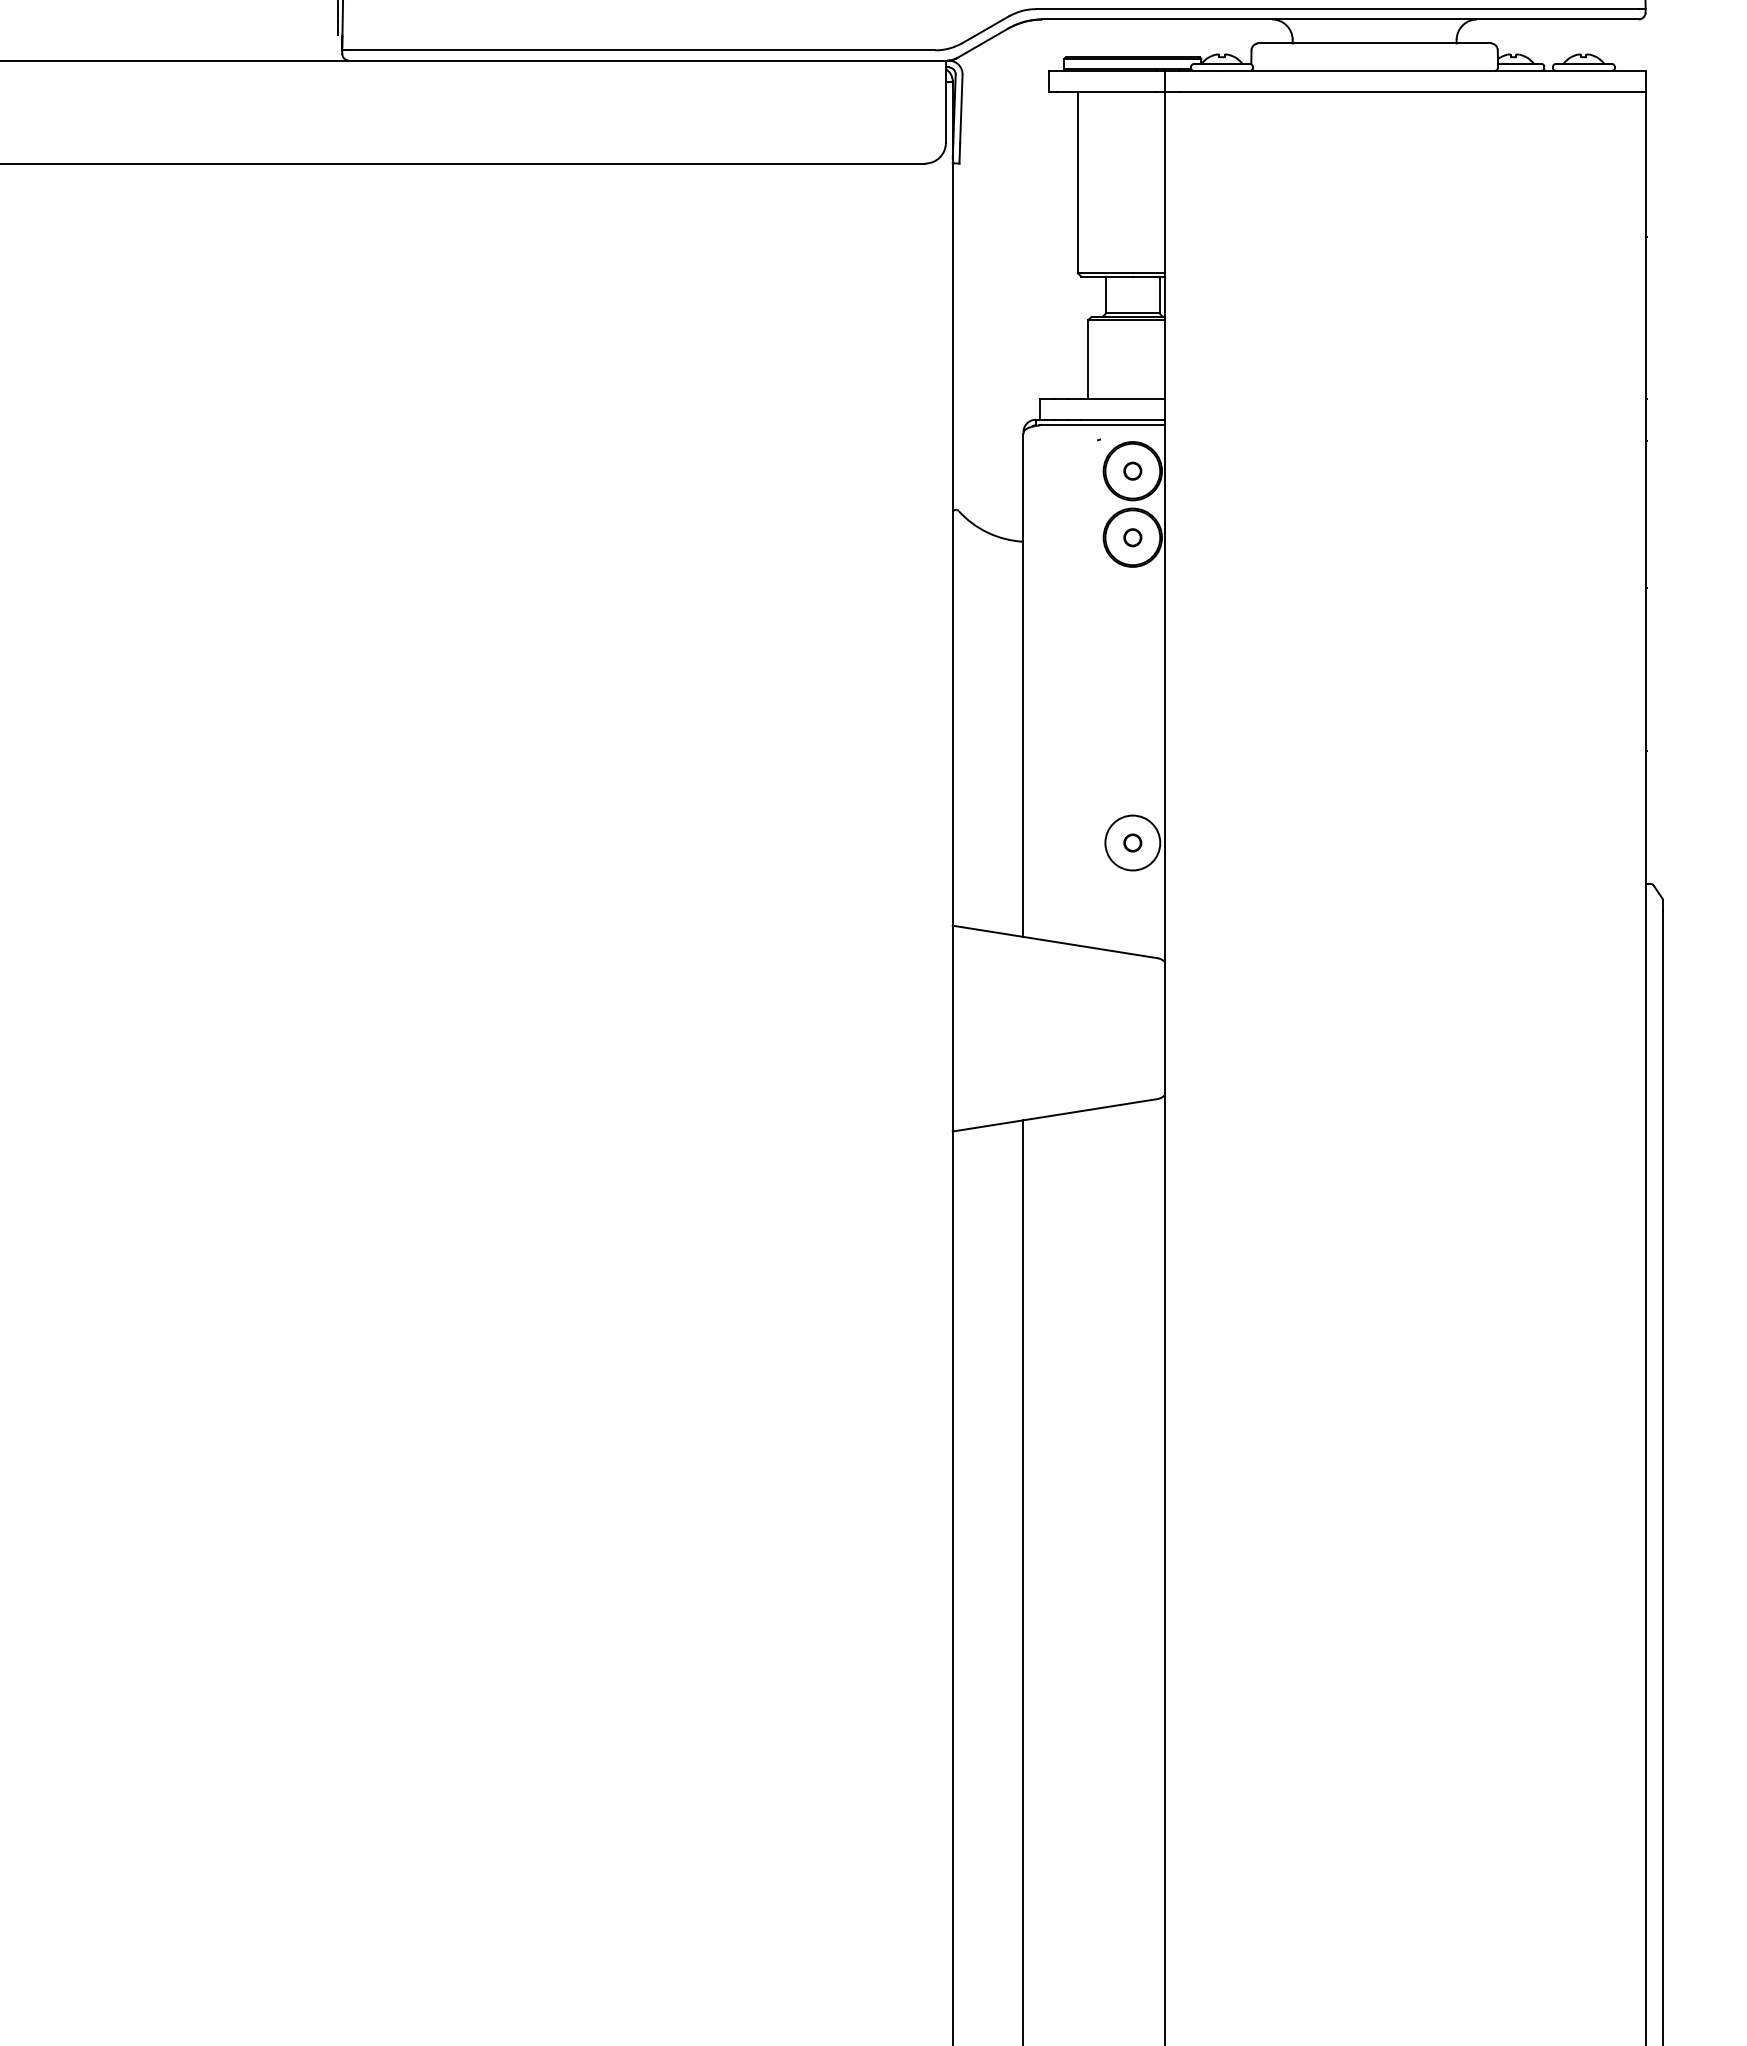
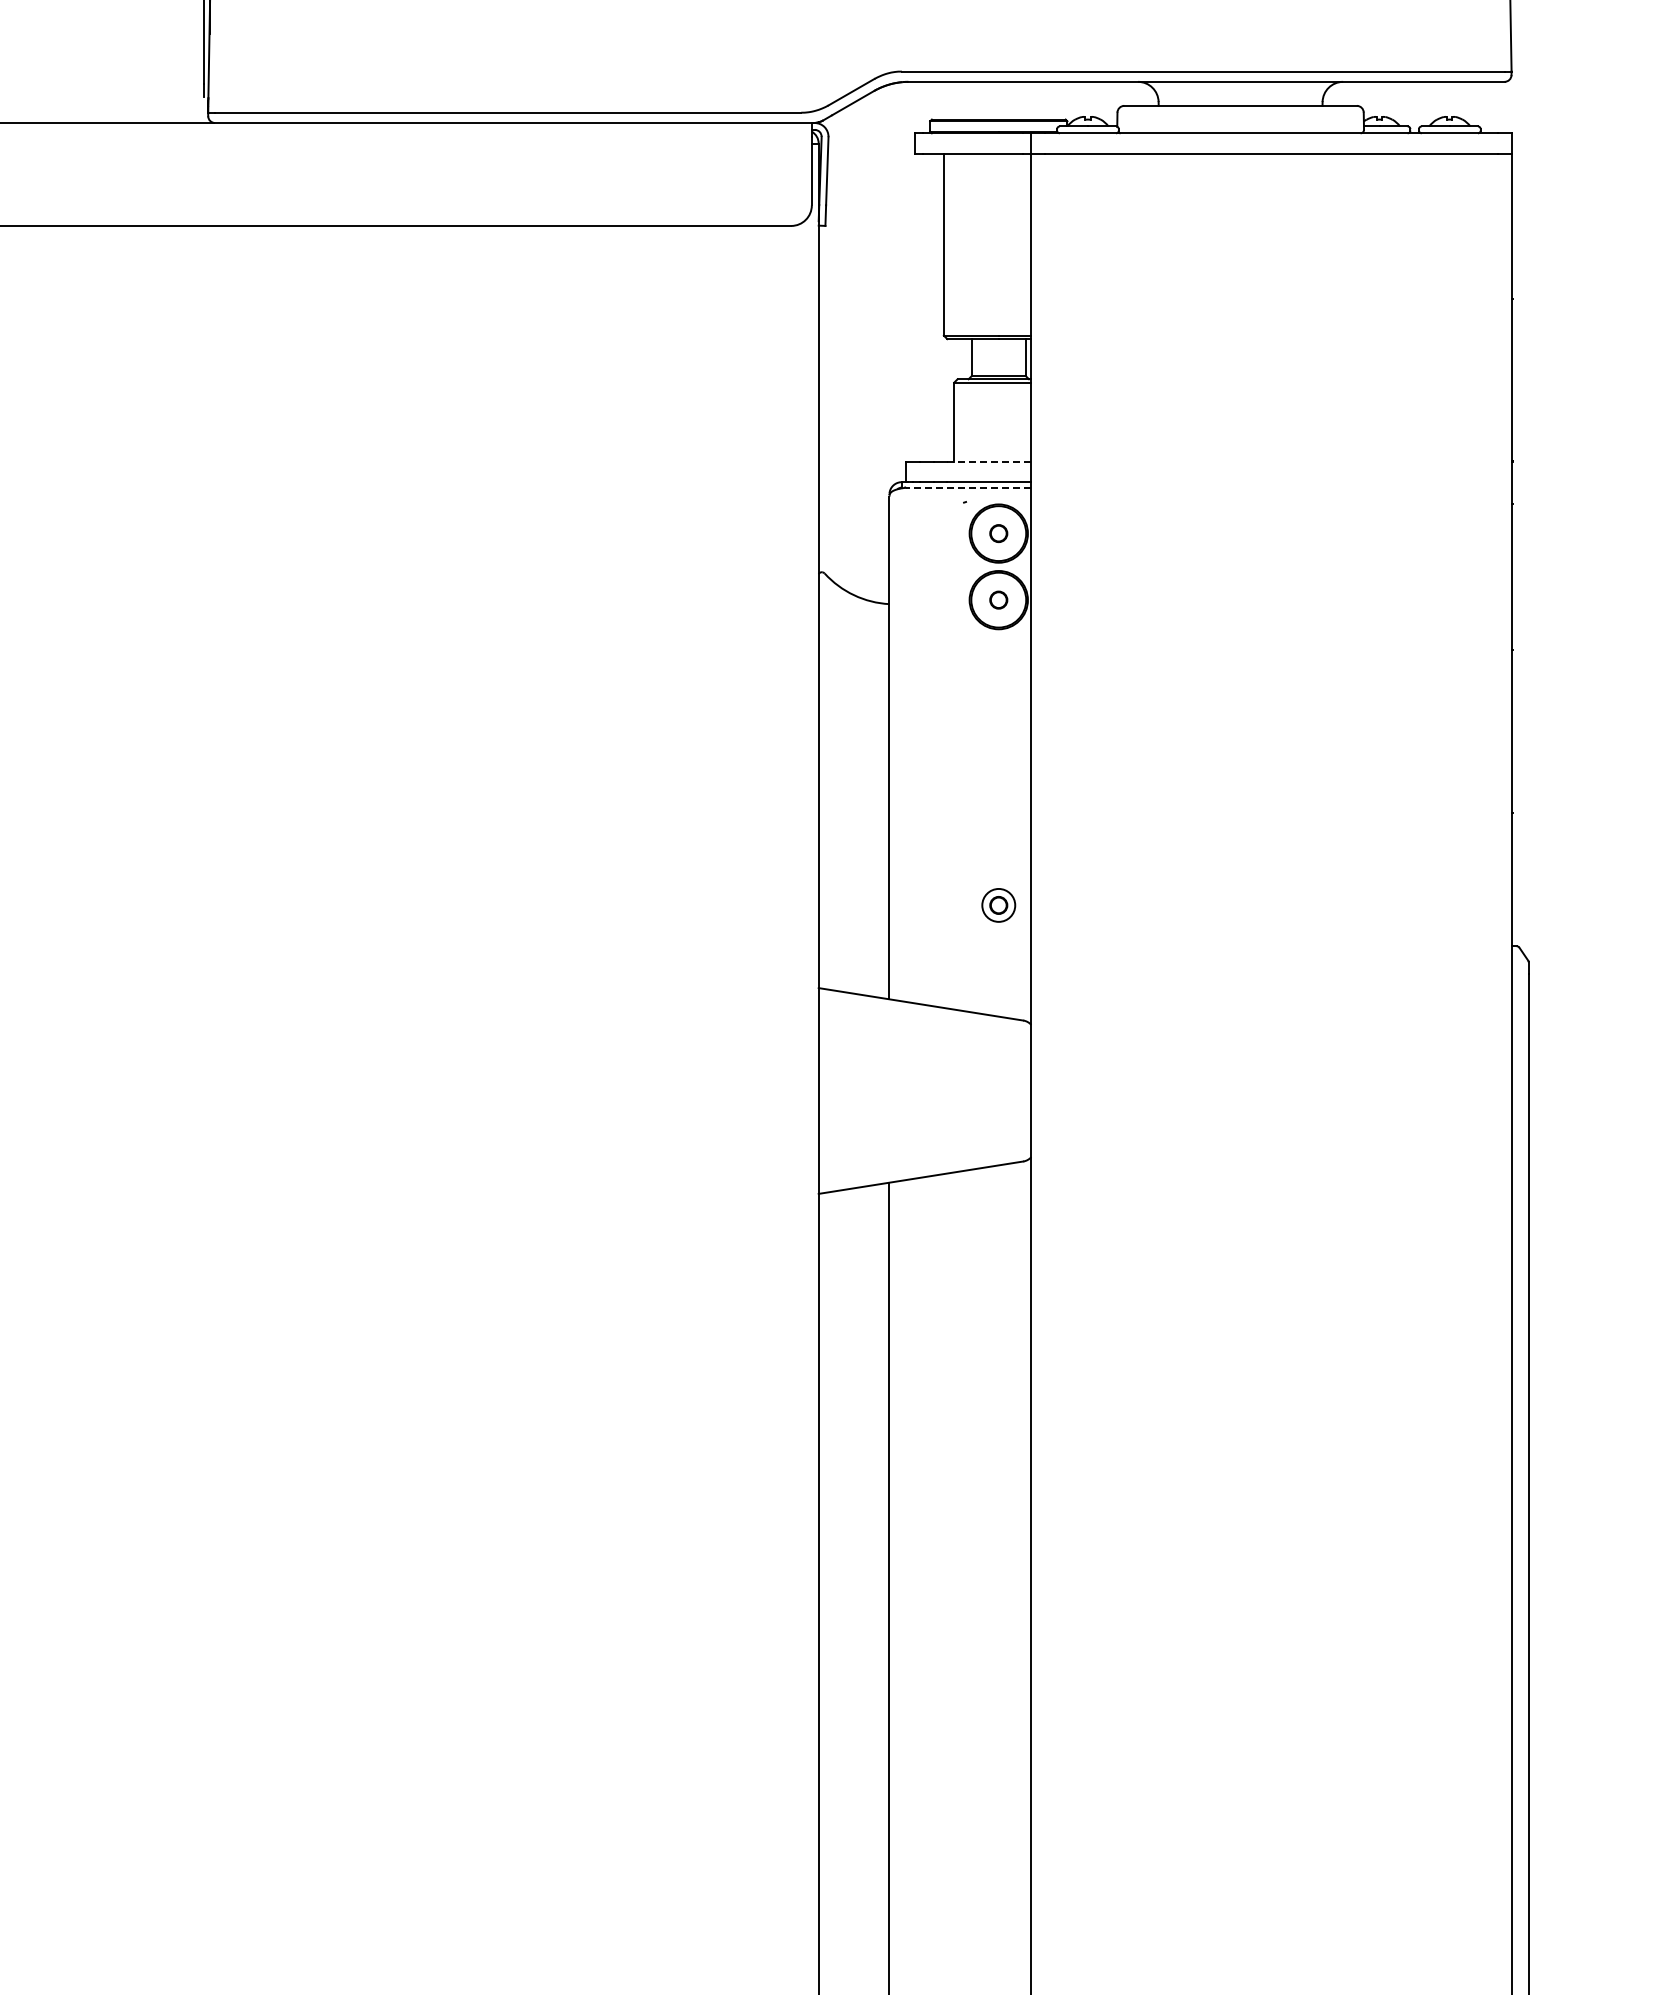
line: (1123, 399) -> (989, 461), solid -> dashed
line: (1102, 425) -> (968, 487), solid -> dashed
circle: (1132, 842) -> (998, 904), size x0.6

